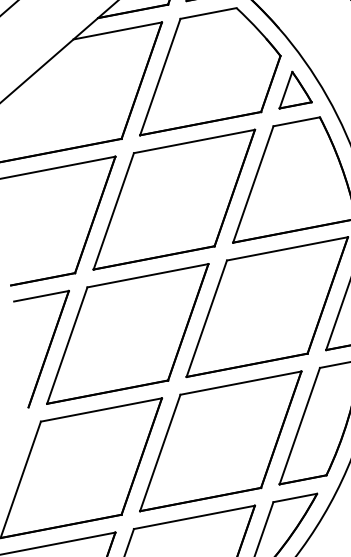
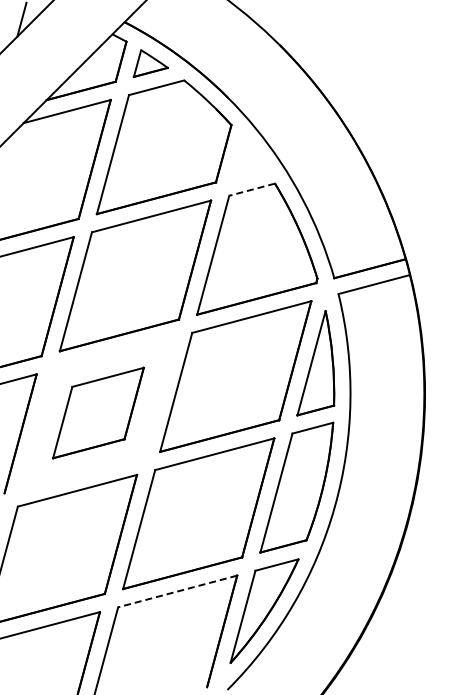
part: (296, 90) -> (249, 158), removed
line: (297, 121) -> (252, 189), solid -> dashed
part: (127, 333) -> (98, 412), size x0.6
line: (194, 517) -> (177, 591), solid -> dashed

